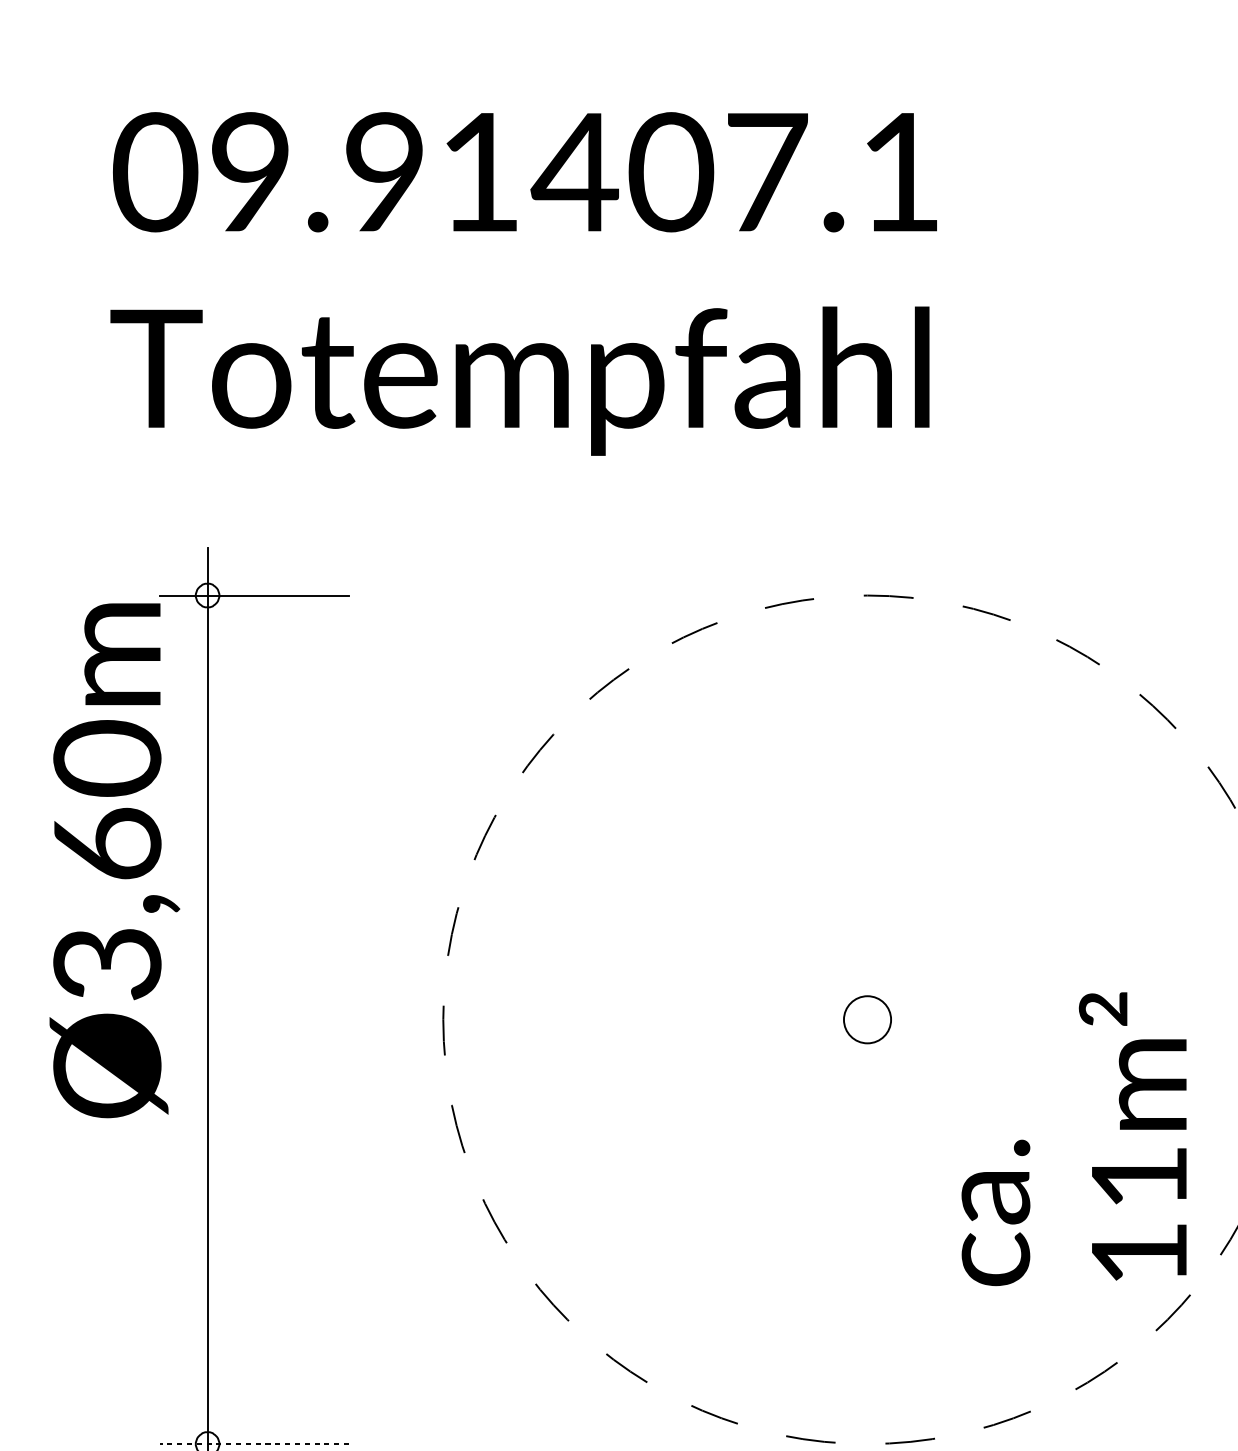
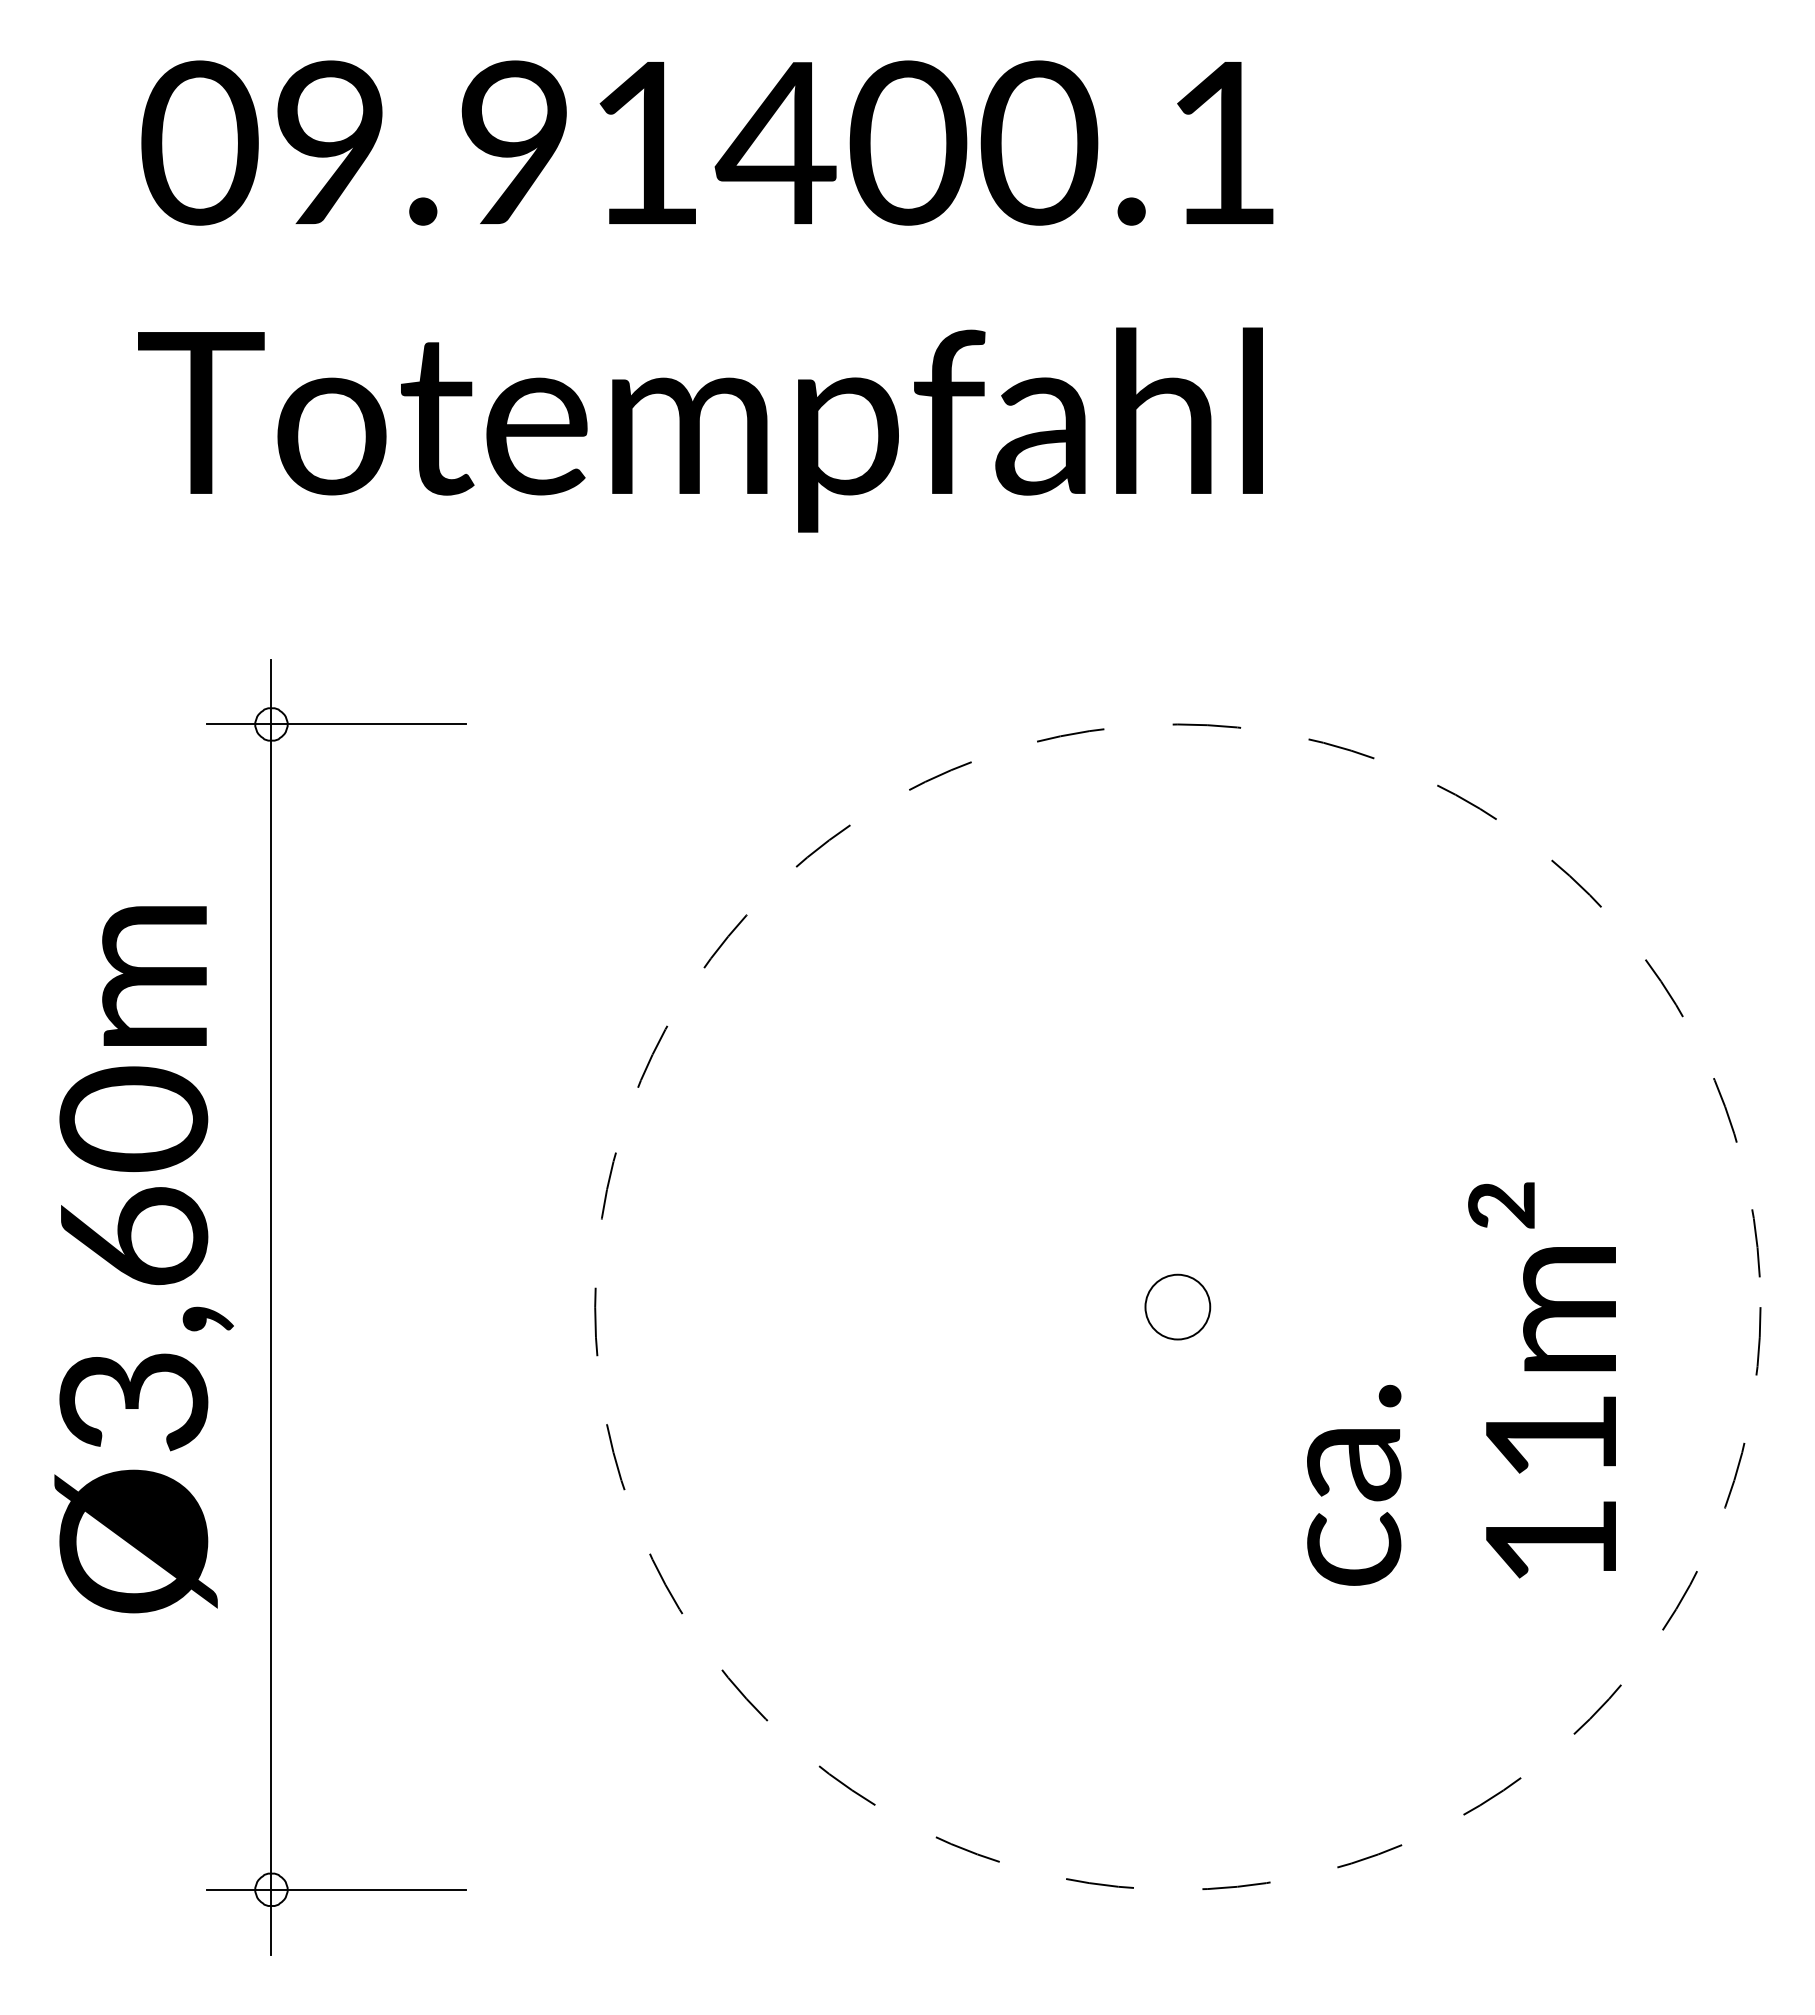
text: (766, 171) -> (1039, 142), 09.91407.1 -> 09.91400.1
text: (114, 860) -> (143, 1259), moved
text: (1074, 1138) -> (1461, 1383), moved
line: (254, 1443) -> (335, 1889), dashed -> solid

